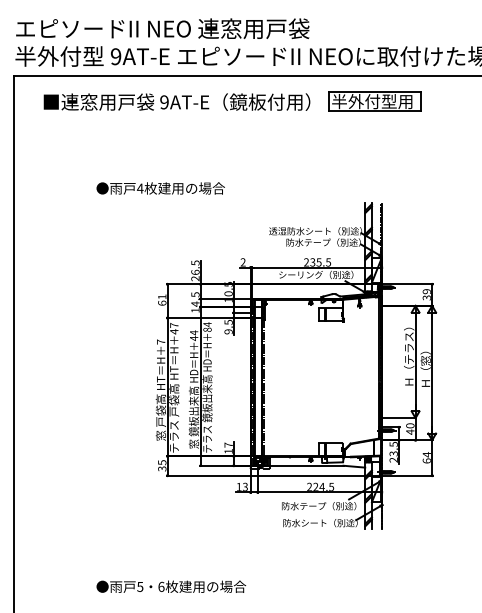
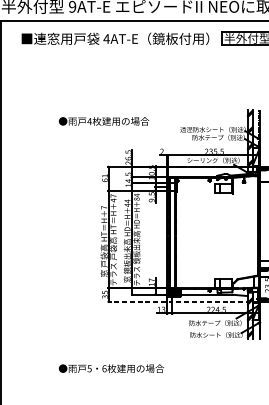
text: (164, 102) -> (106, 39), 9AT-E -> 4AT-E
text: (160, 188) -> (103, 121), moved
line: (273, 475) -> (183, 301), solid -> dashed
text: (171, 586) -> (111, 368), moved

